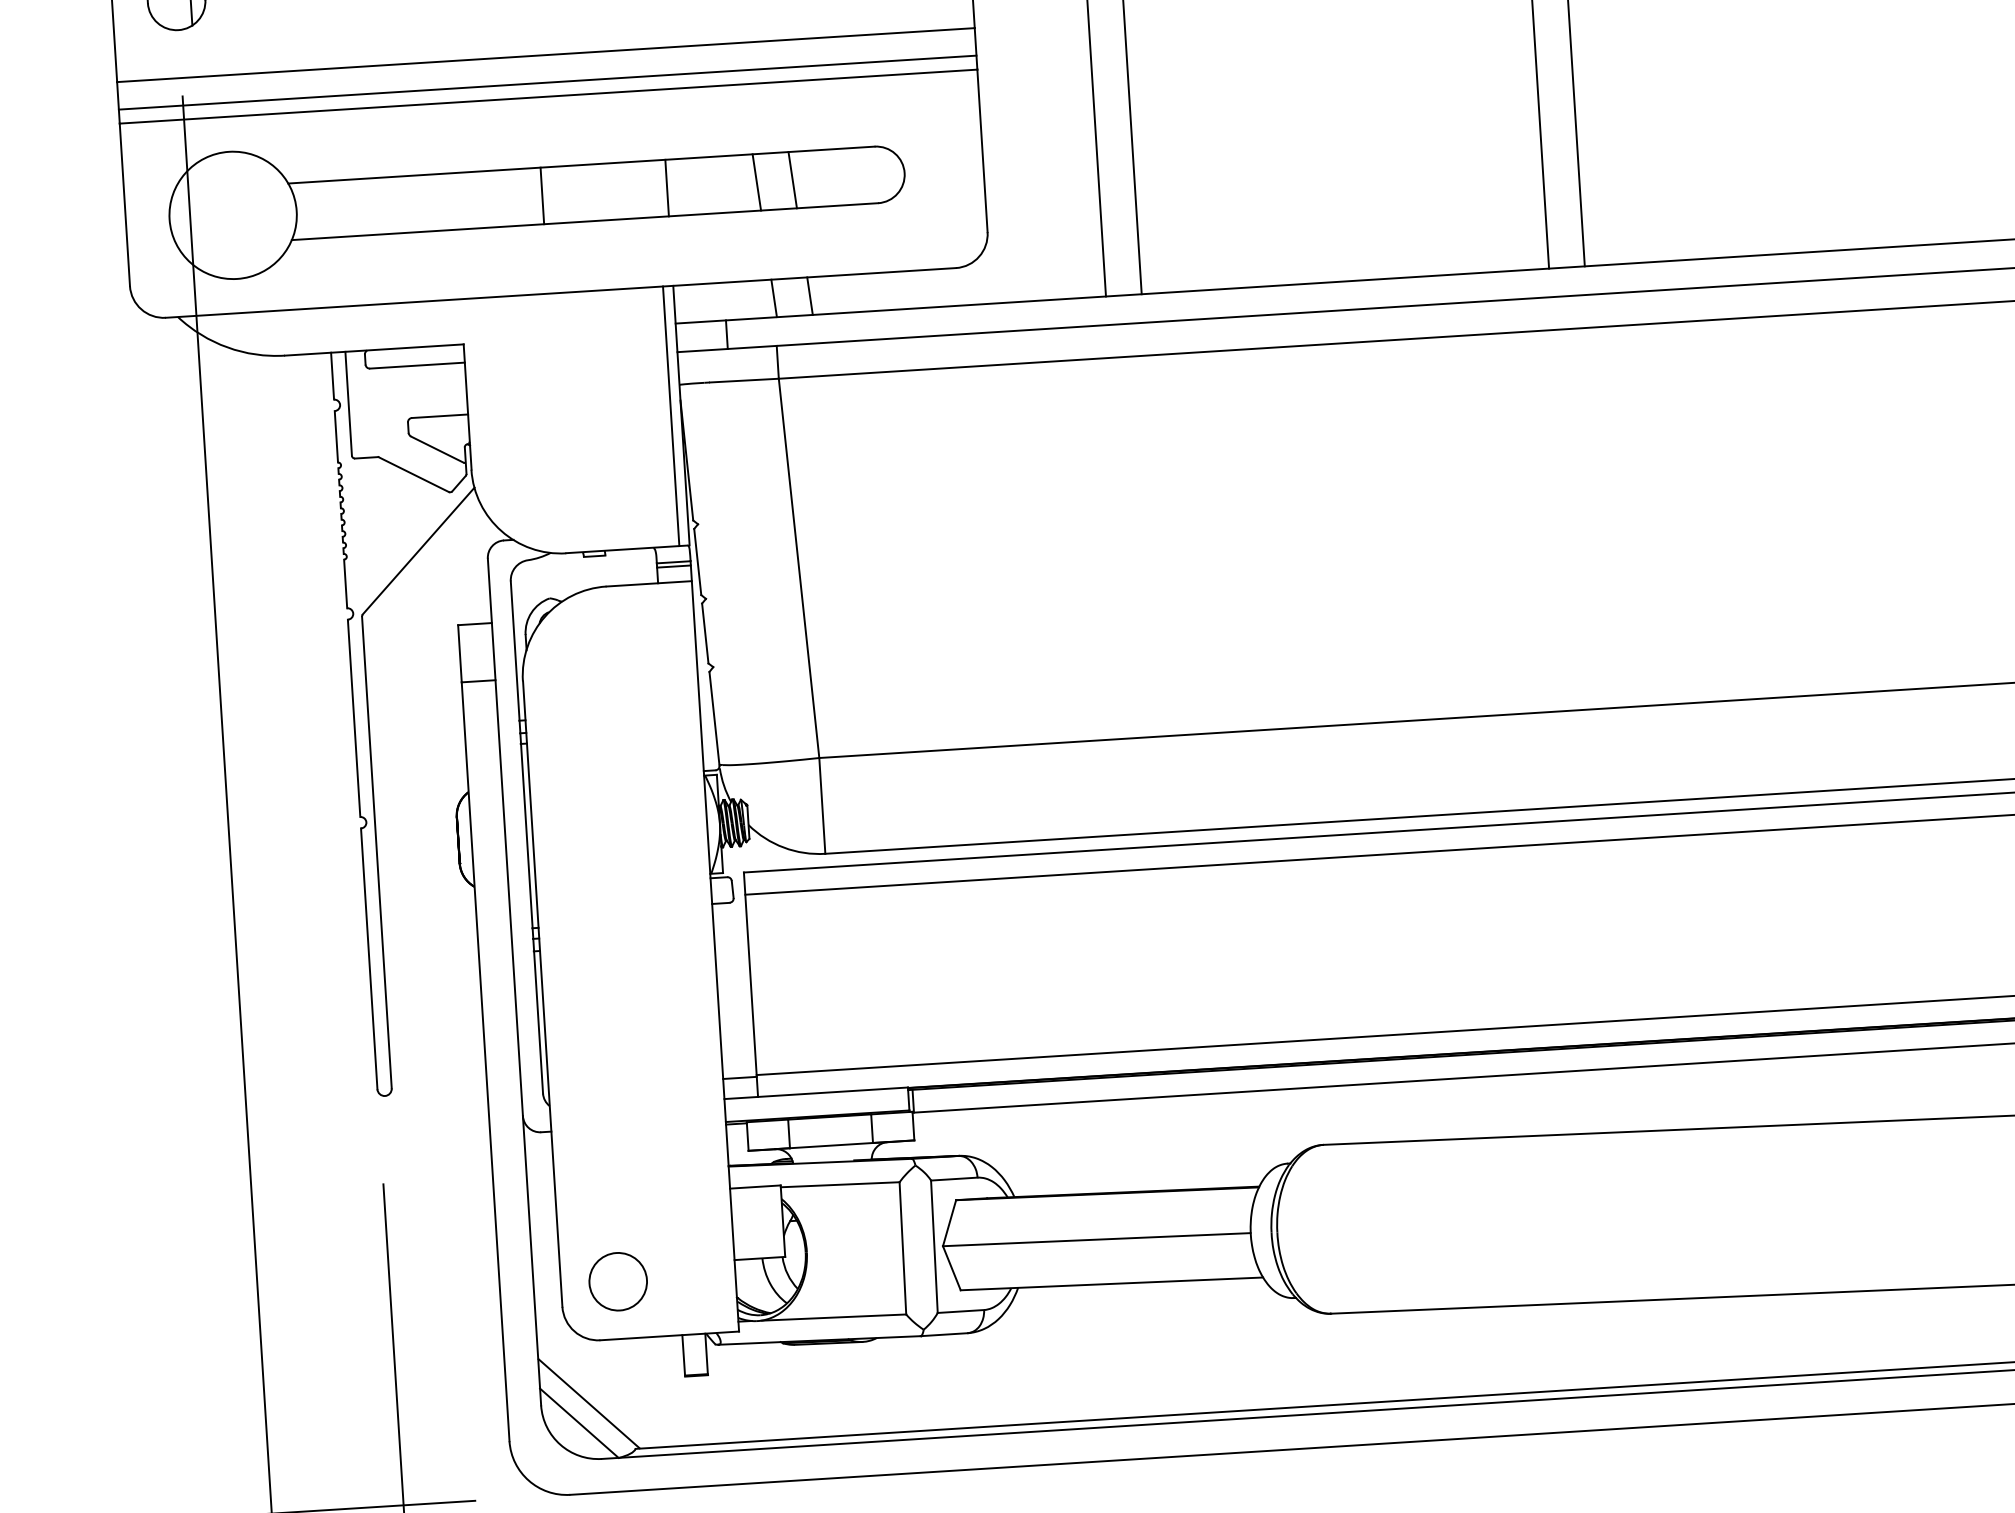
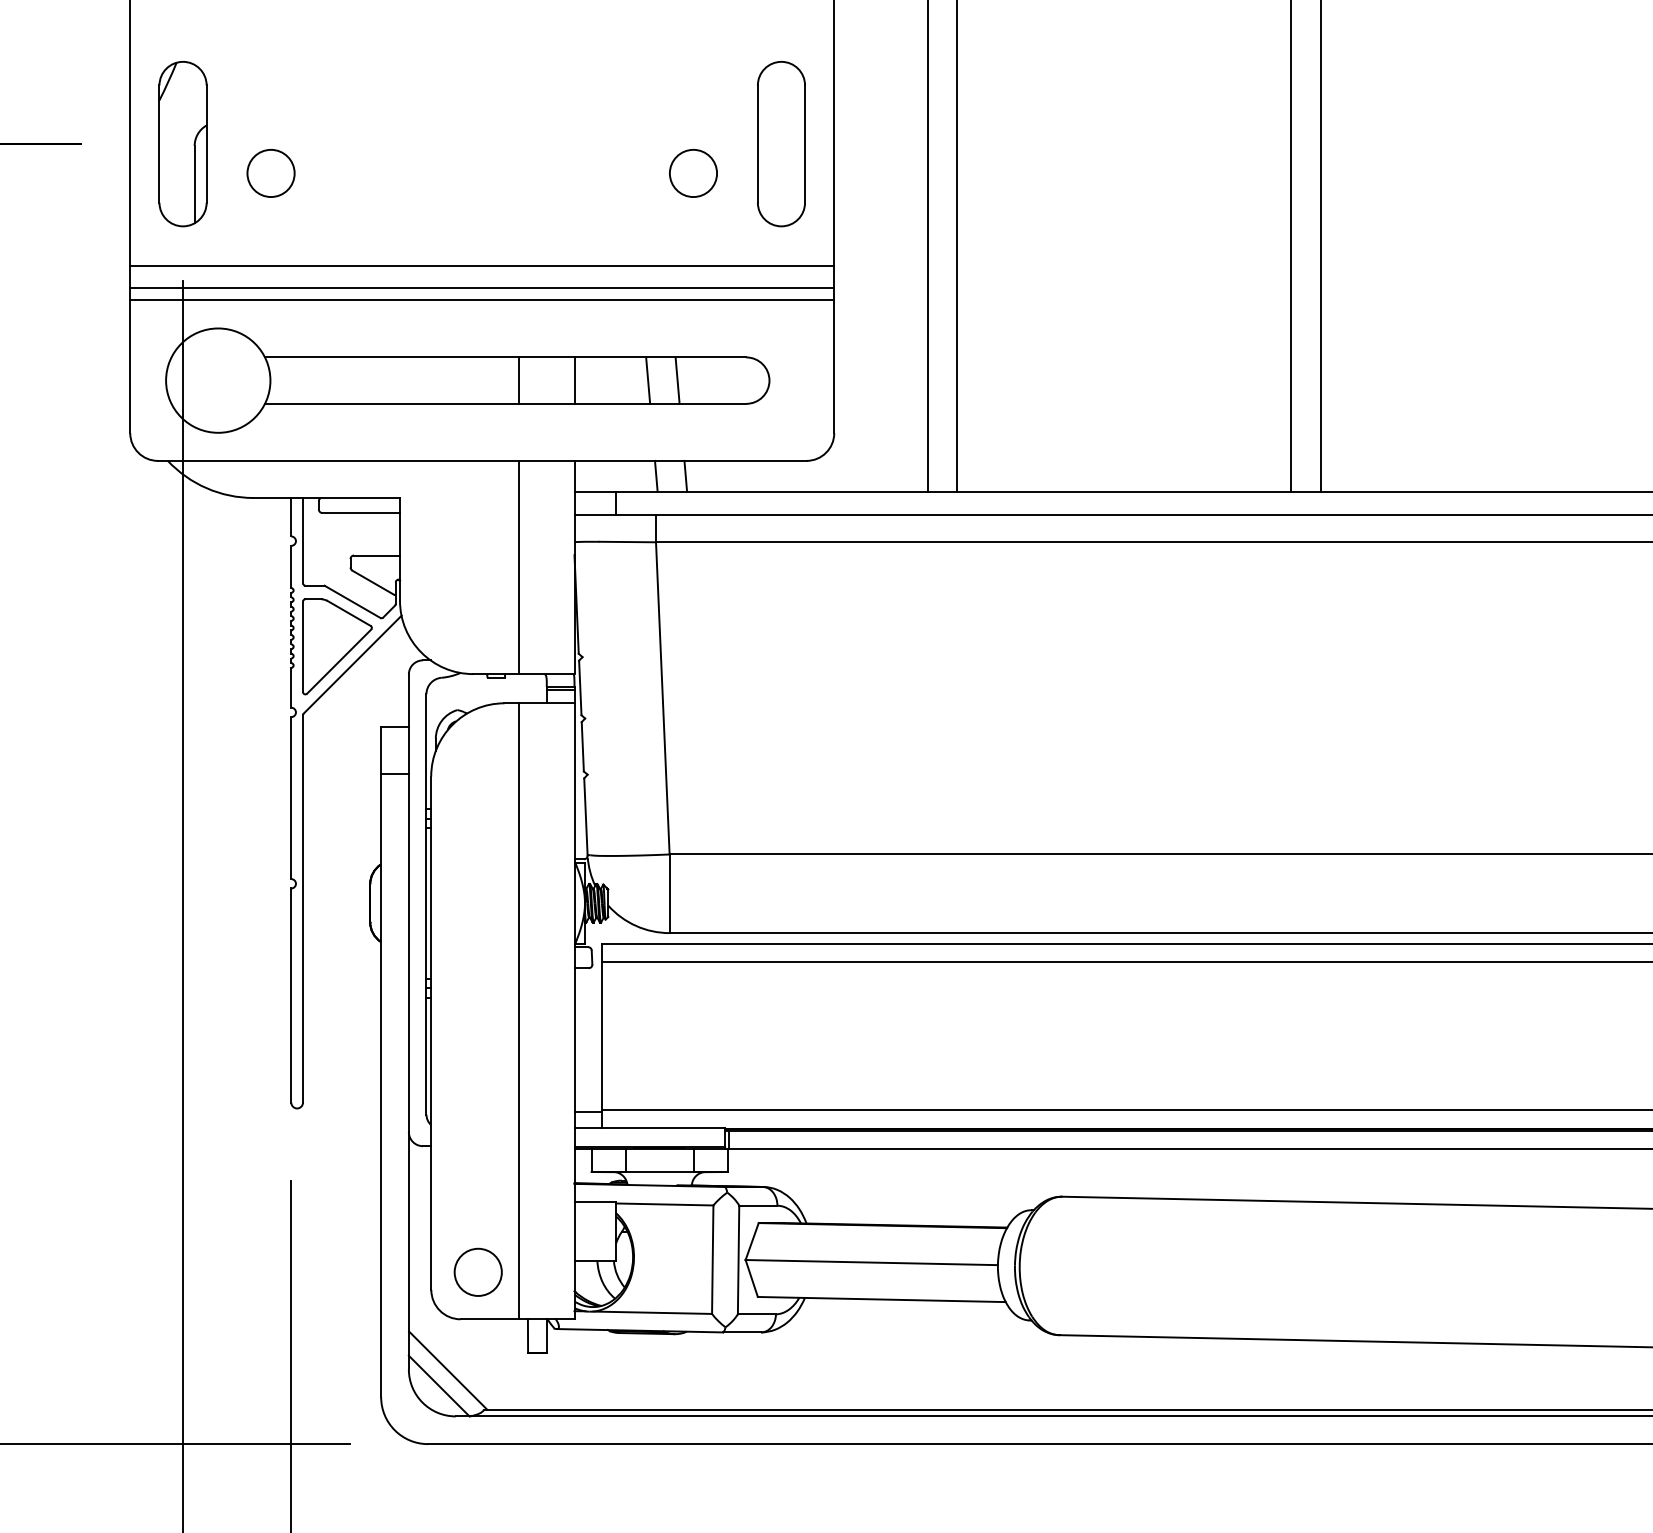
line: (542, 195) -> (519, 380), moved
line: (671, 415) -> (519, 566), moved
part: (398, 530) -> (337, 646), added
line: (648, 960) -> (519, 1011), added

